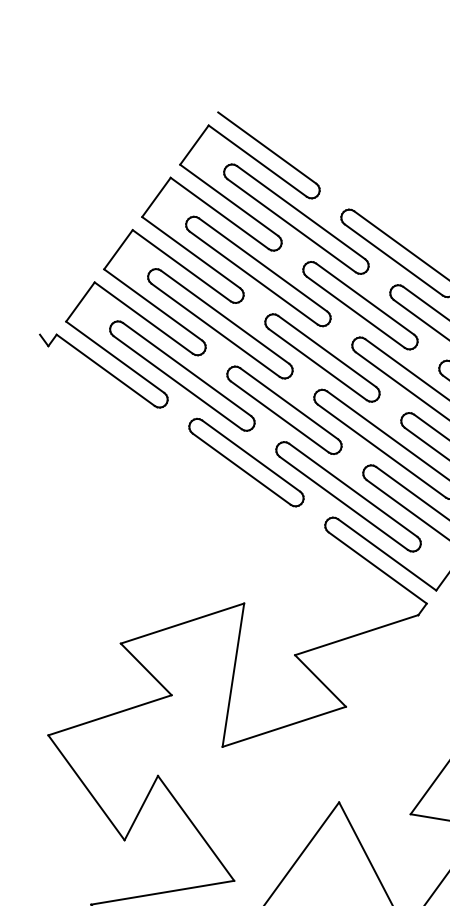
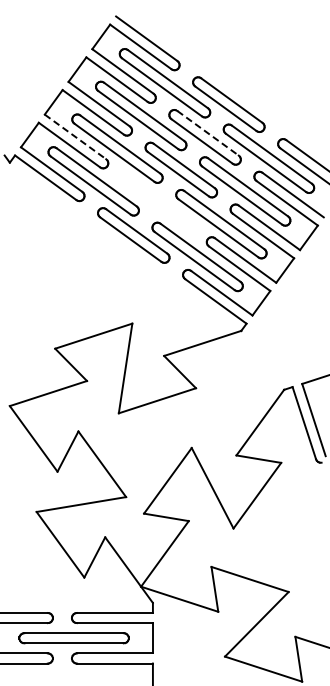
line: (365, 299) -> (208, 133), solid -> dashed
line: (153, 304) -> (75, 136), solid -> dashed
part: (284, 409) -> (157, 202), removed

